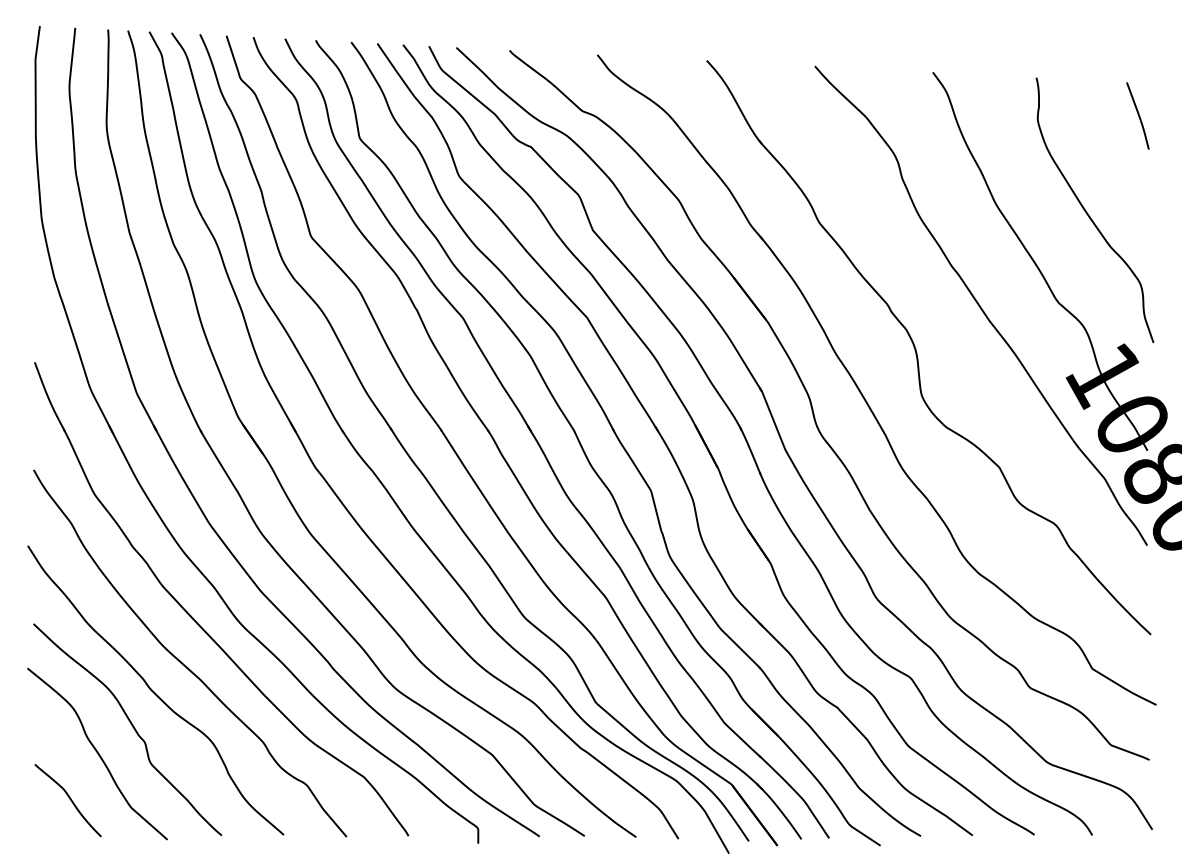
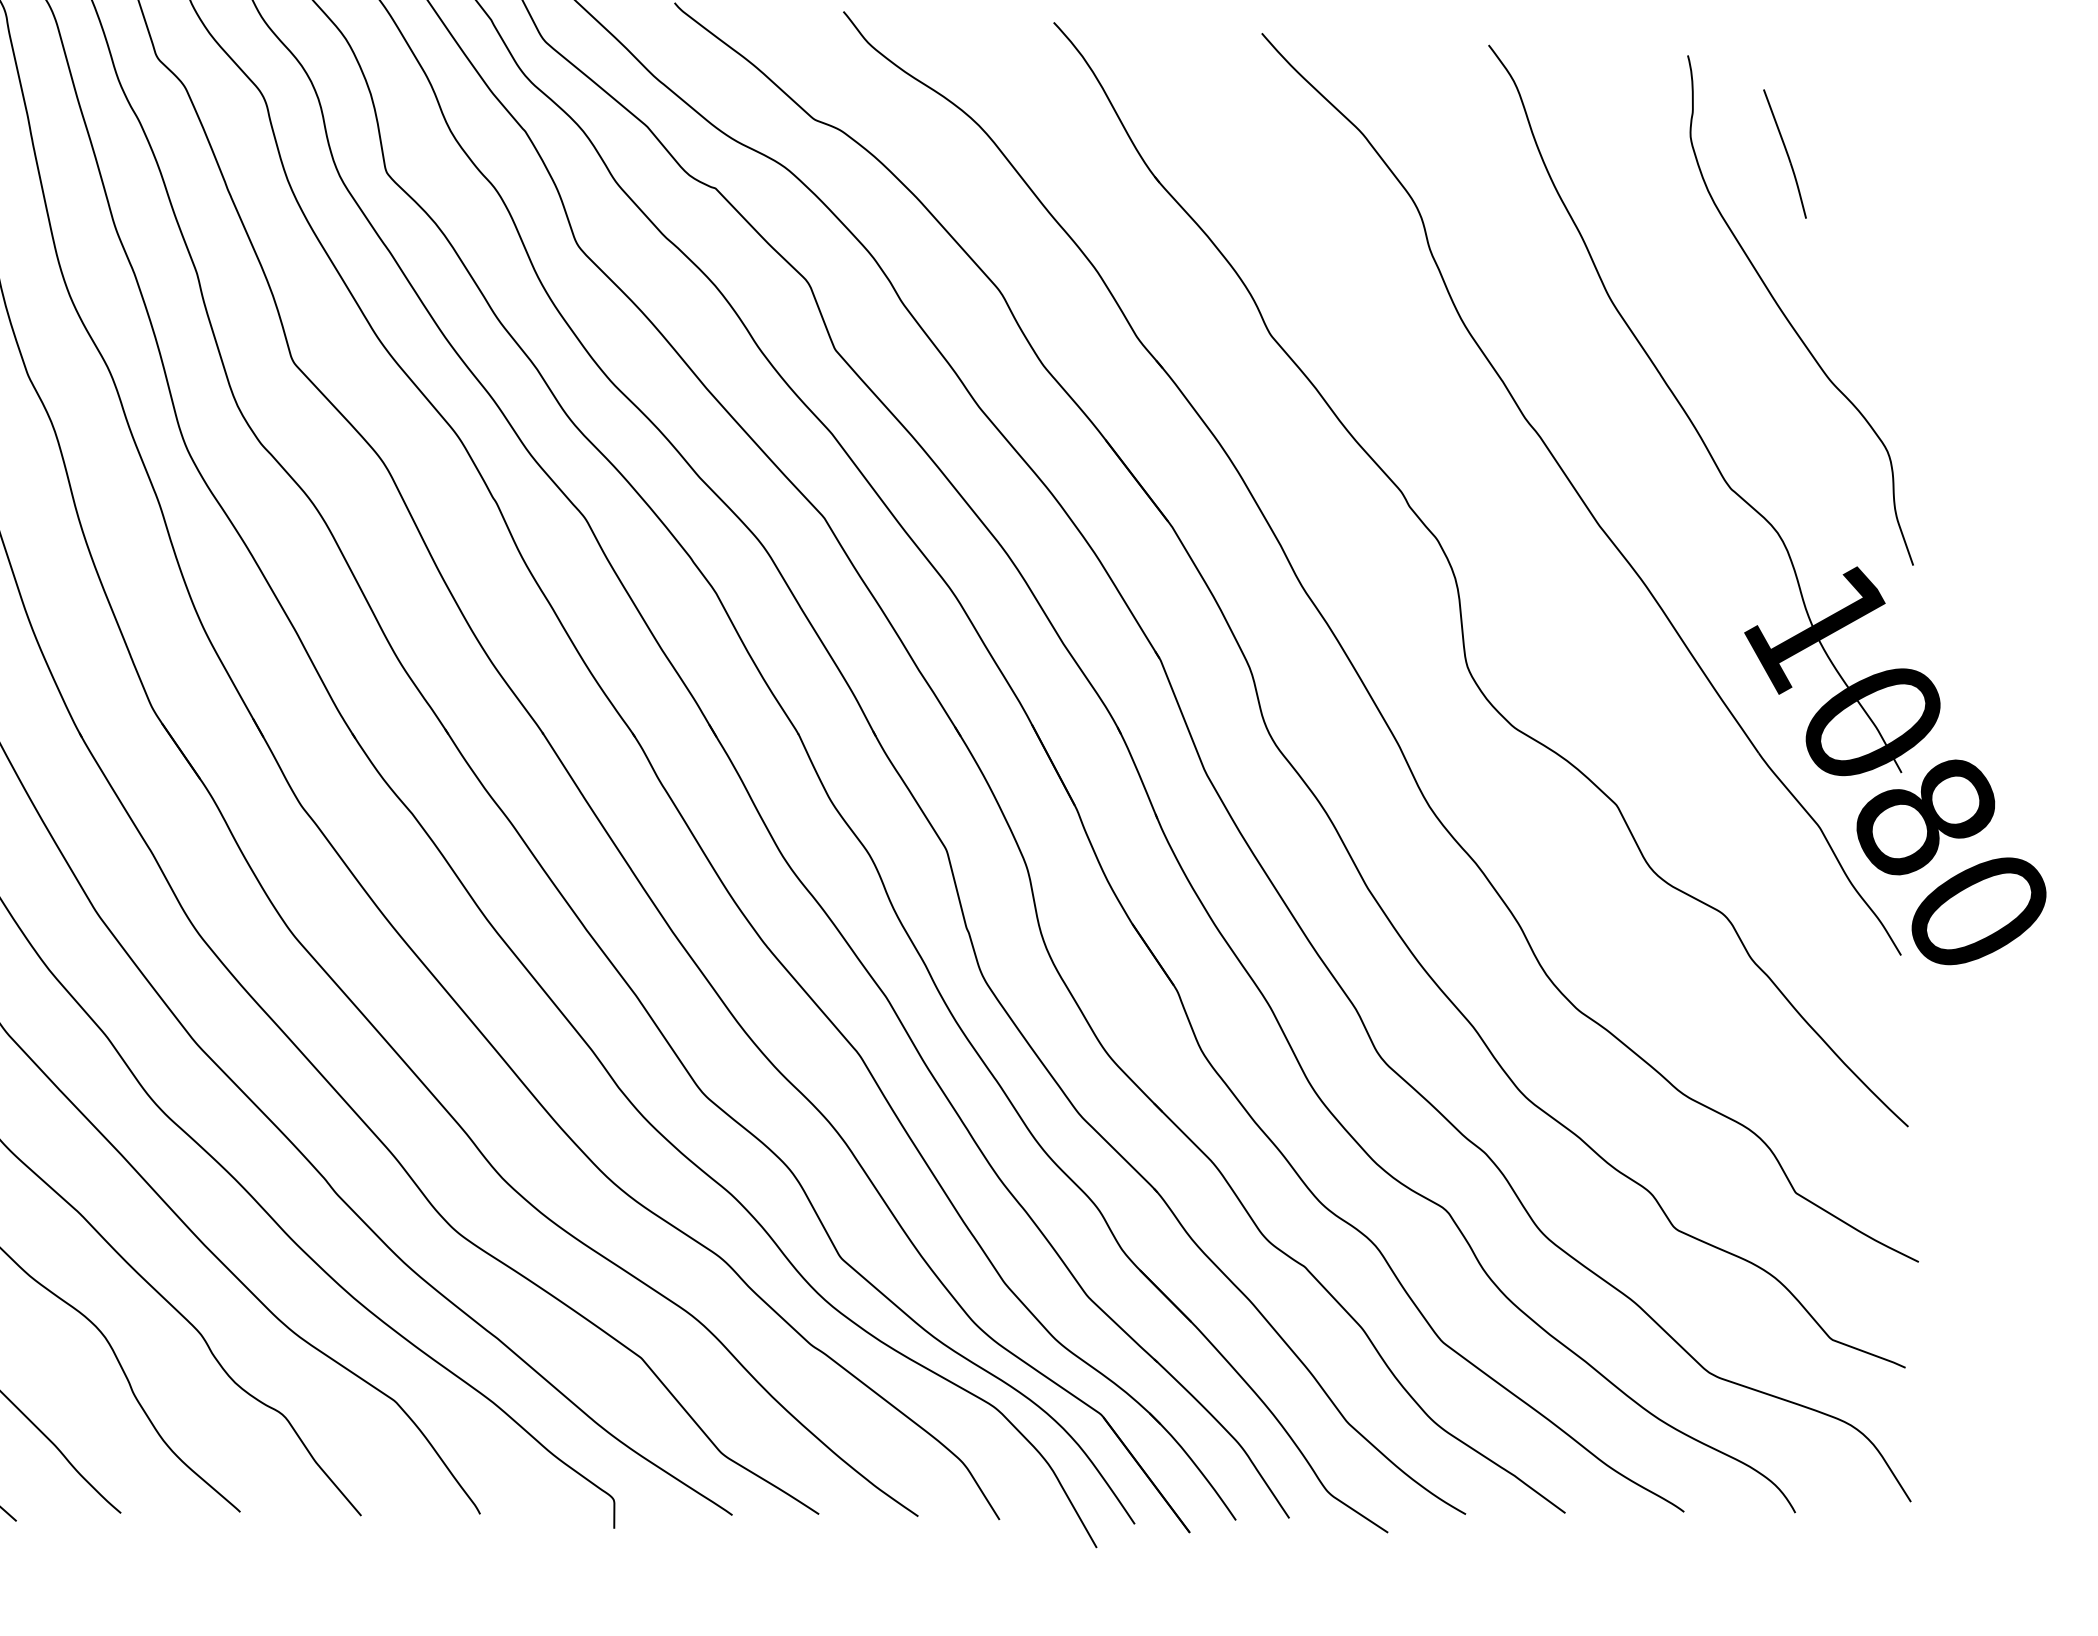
part: (1137, 115) -> (1784, 153), moved

